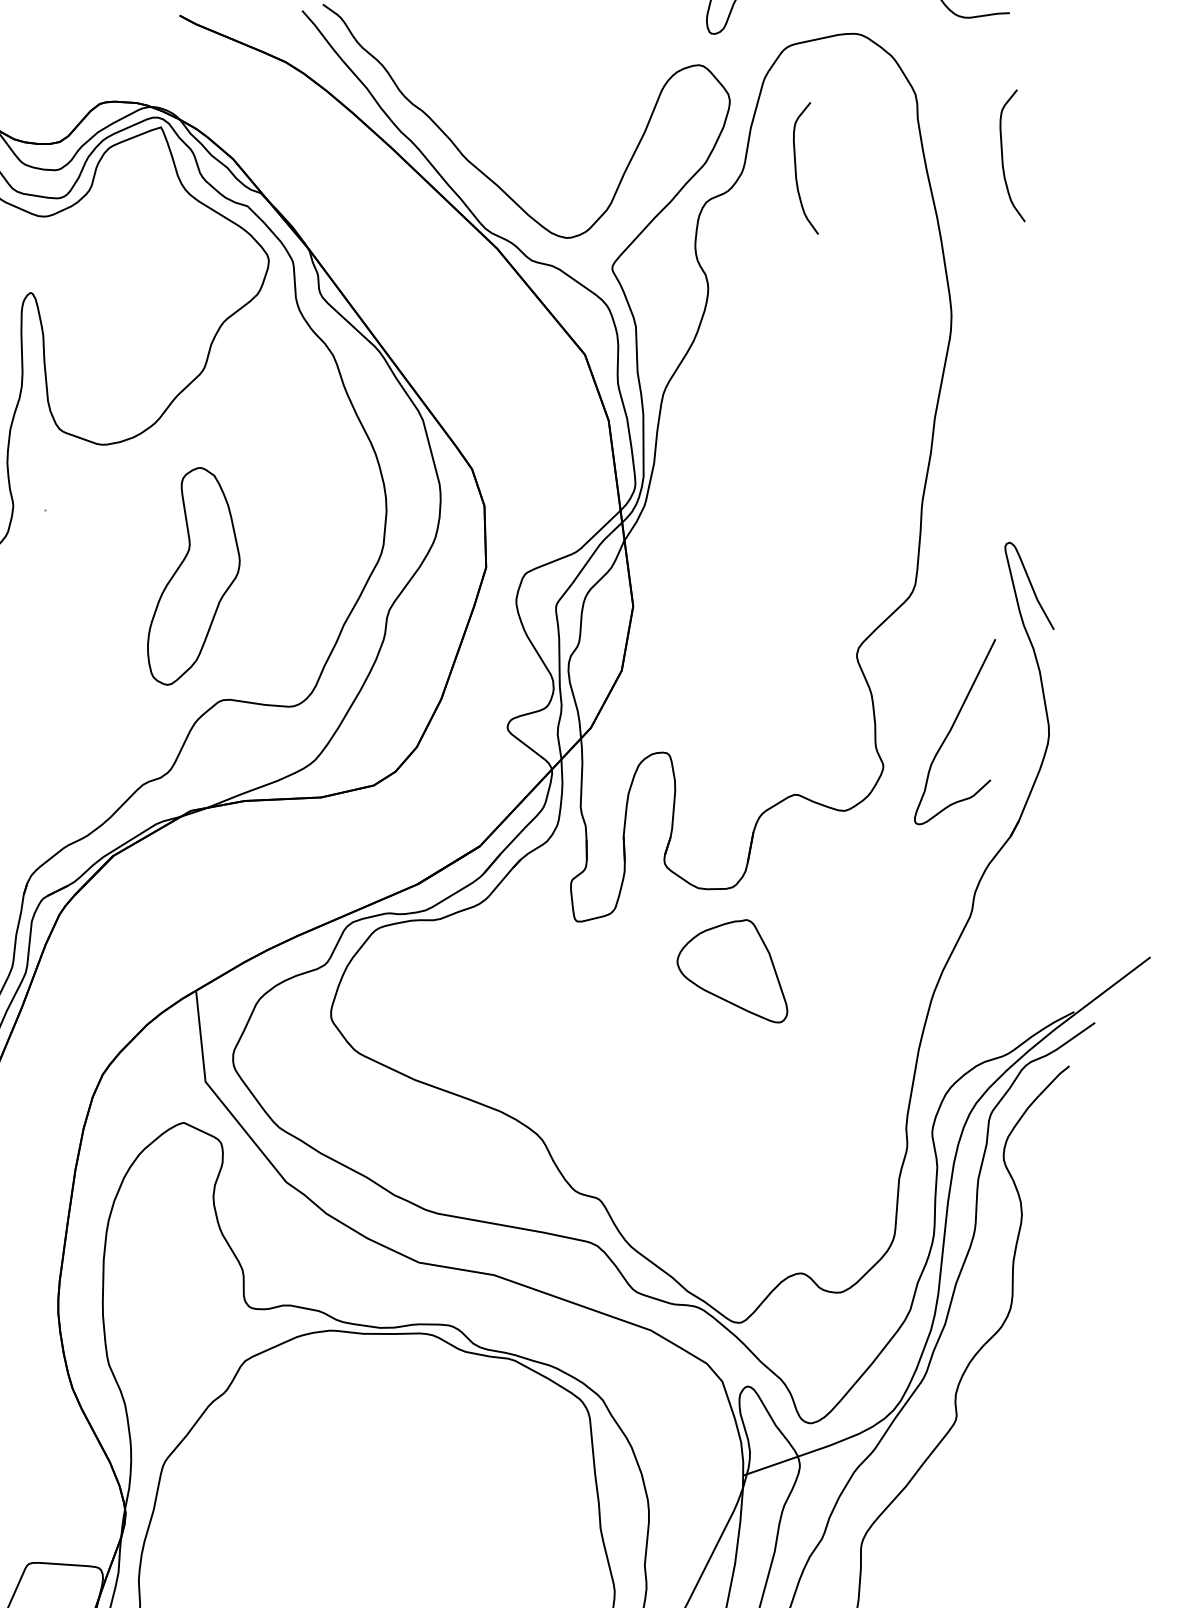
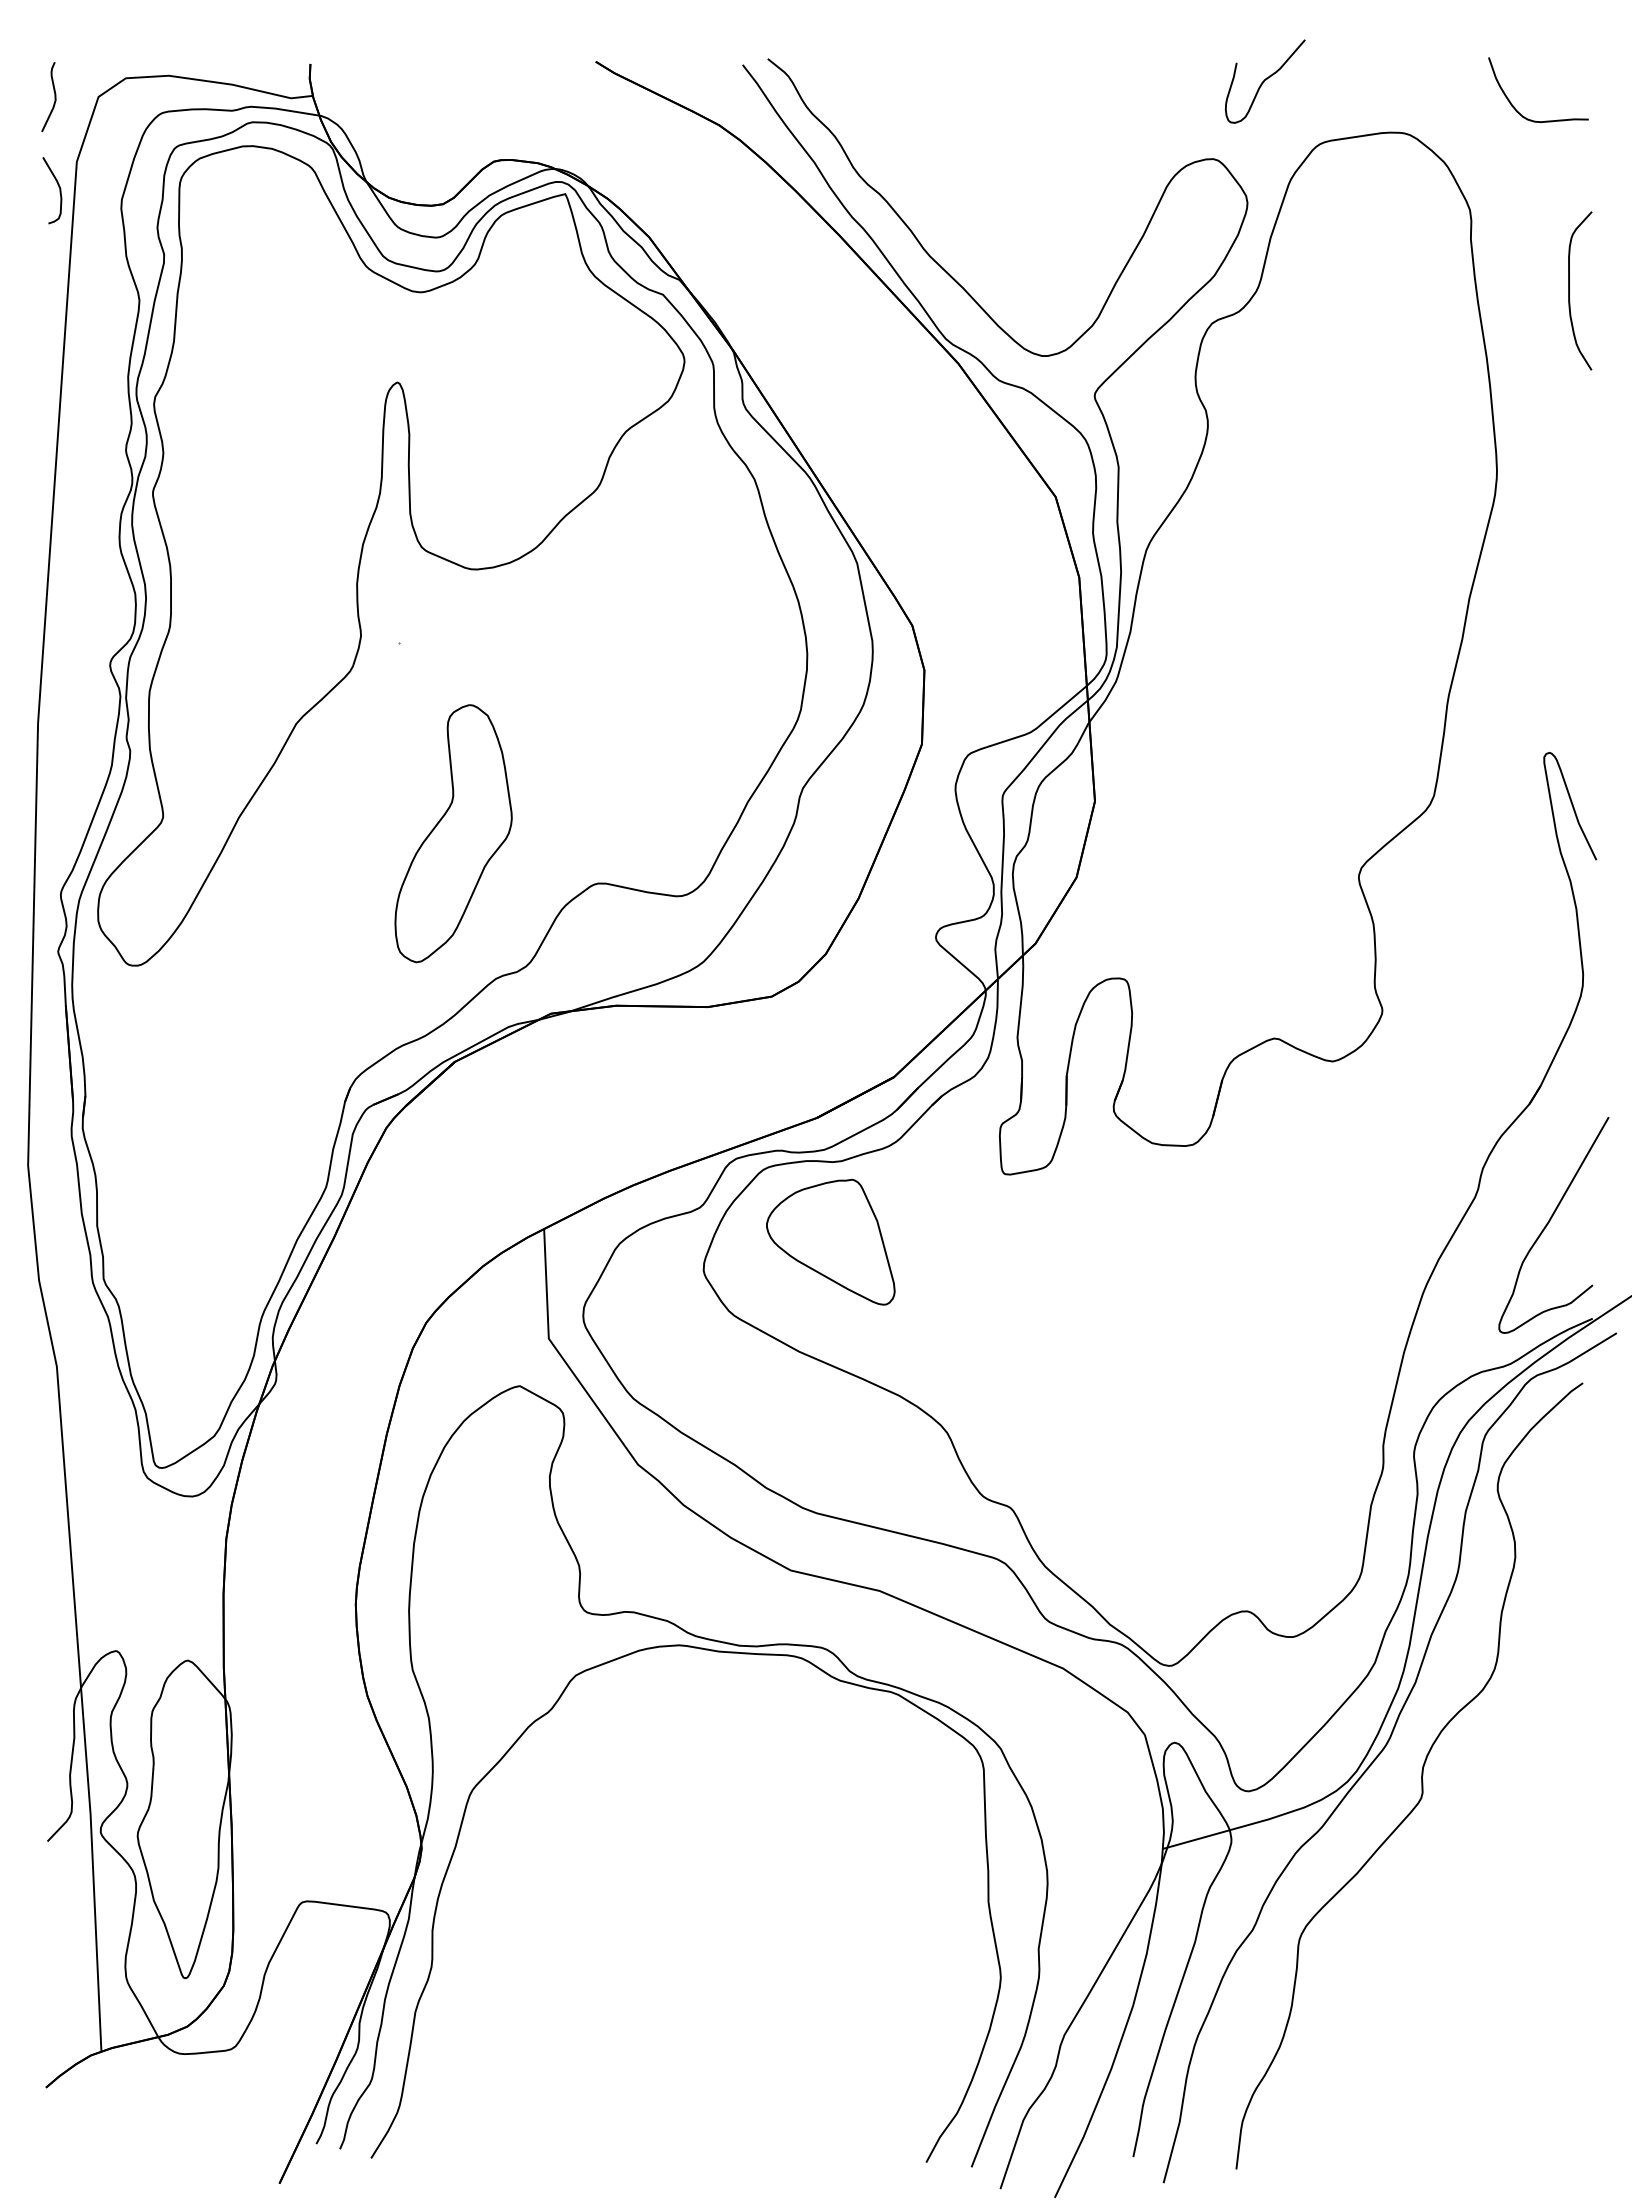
curve: (795, 169) -> (1321, 290), removed
part: (191, 575) -> (453, 833), moved
curve: (952, 729) -> (1550, 1221), moved
part: (731, 972) -> (830, 1241), moved

